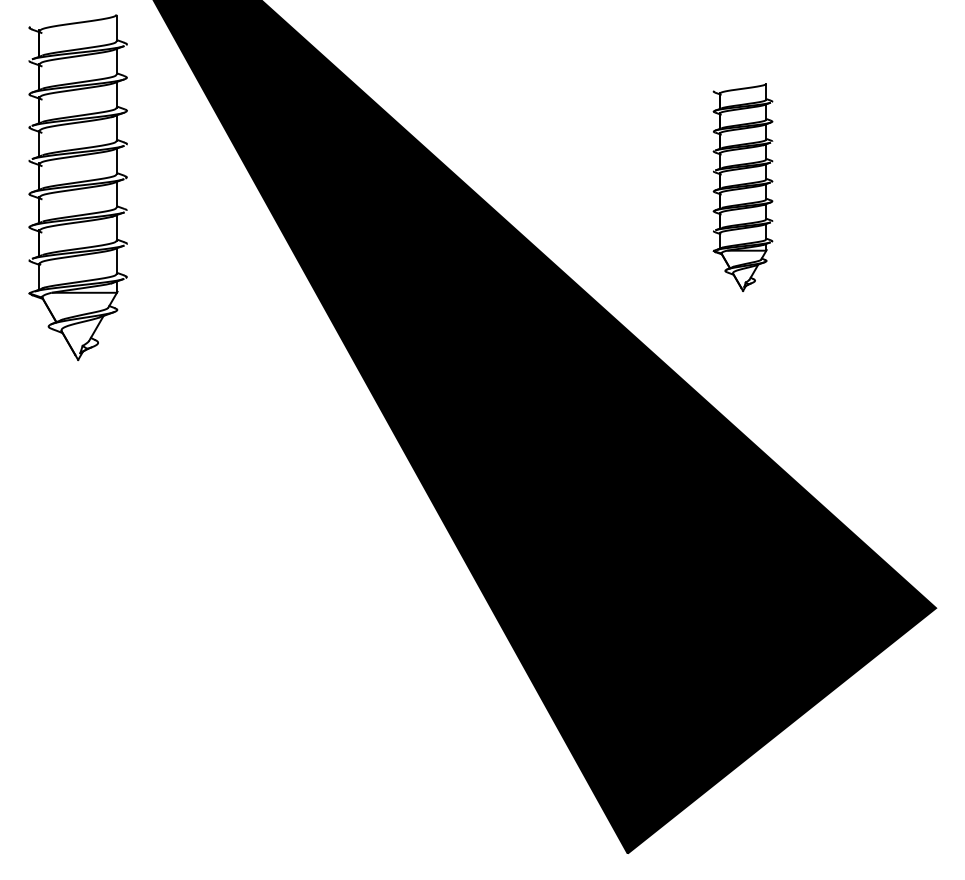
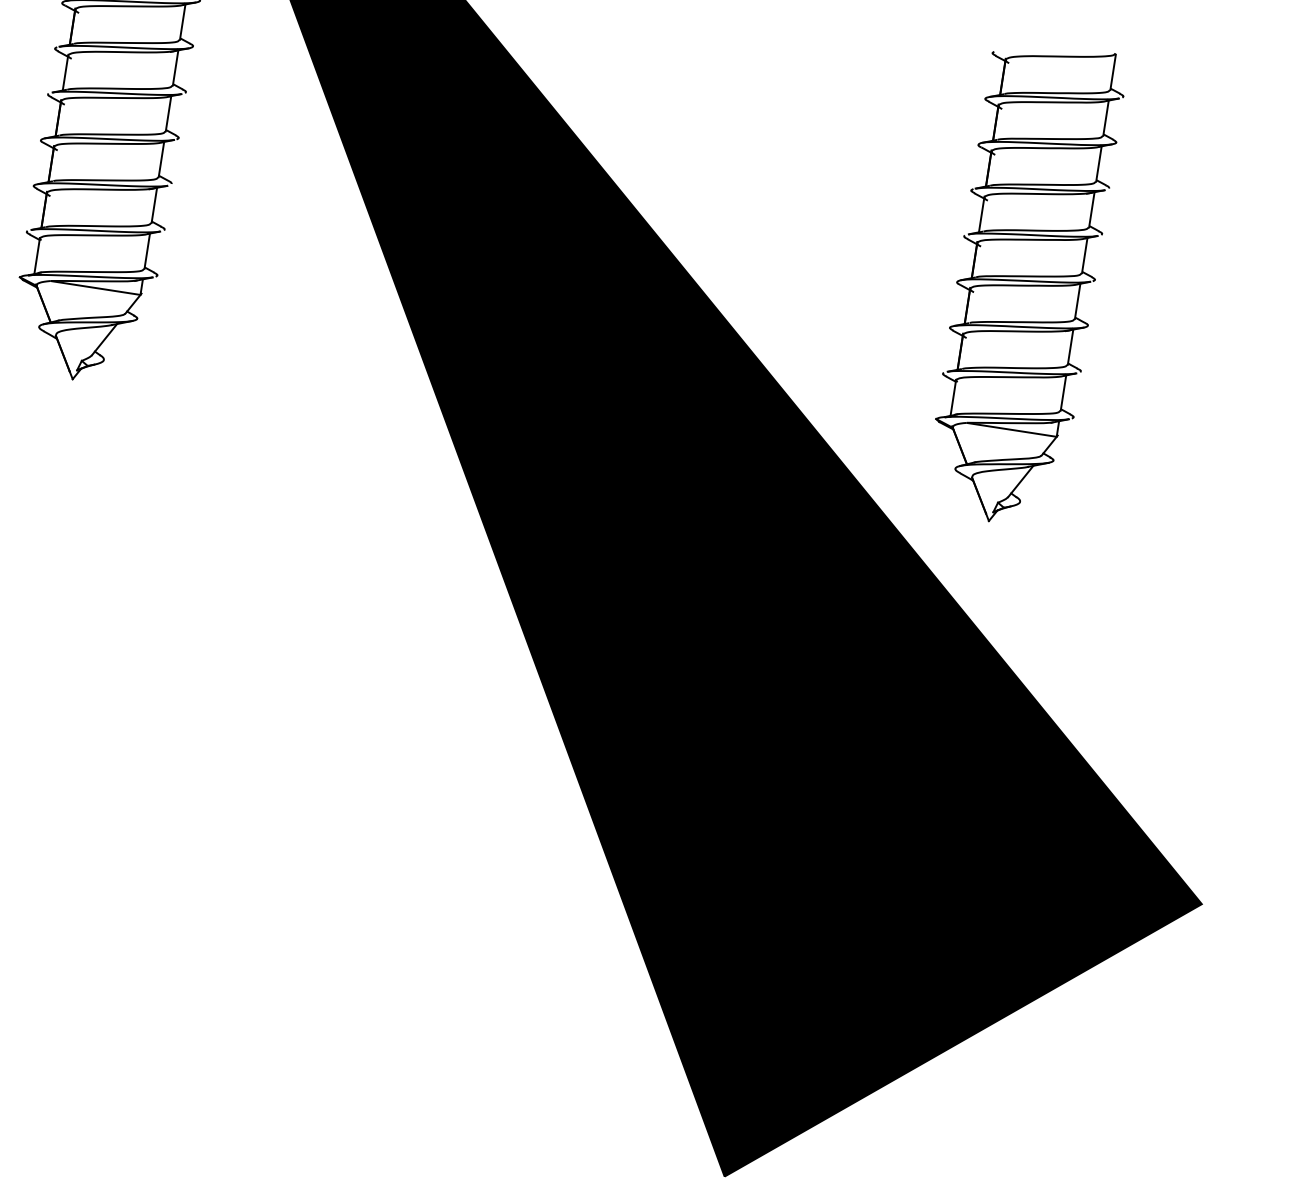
part: (742, 187) -> (1024, 283), size x1.67

